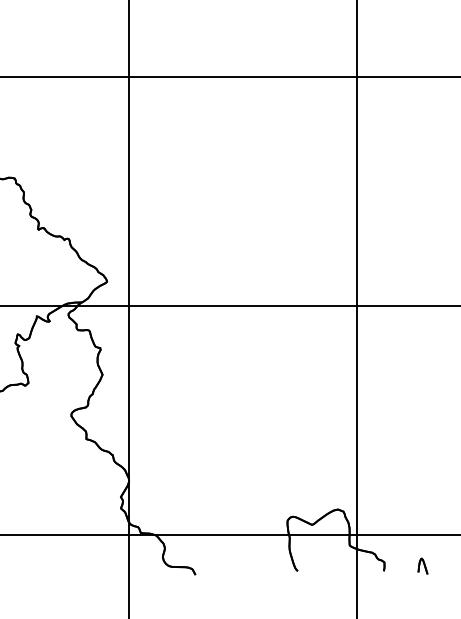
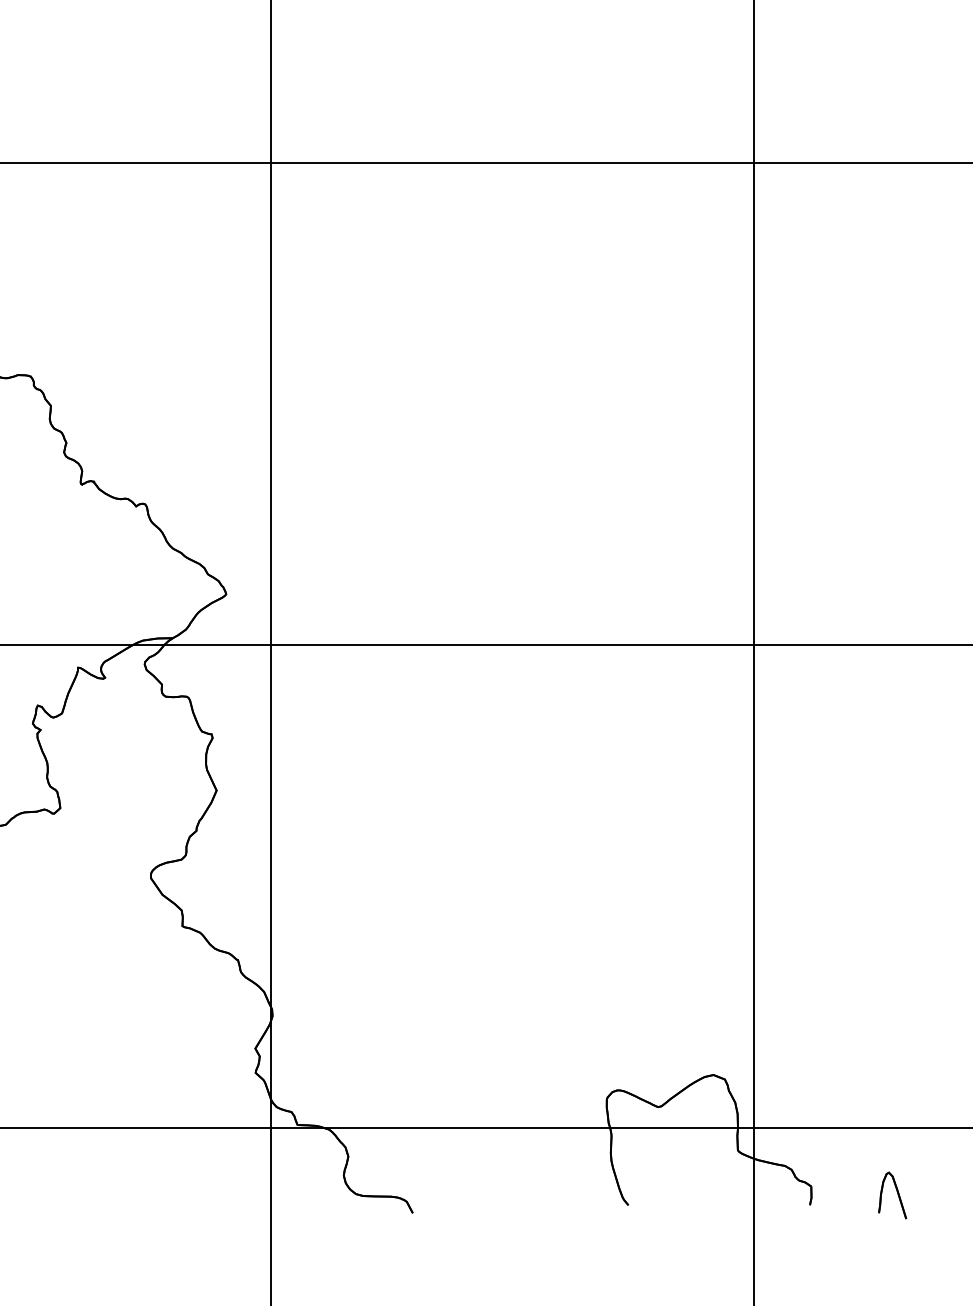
part: (422, 565) -> (891, 1193), size x1.4

